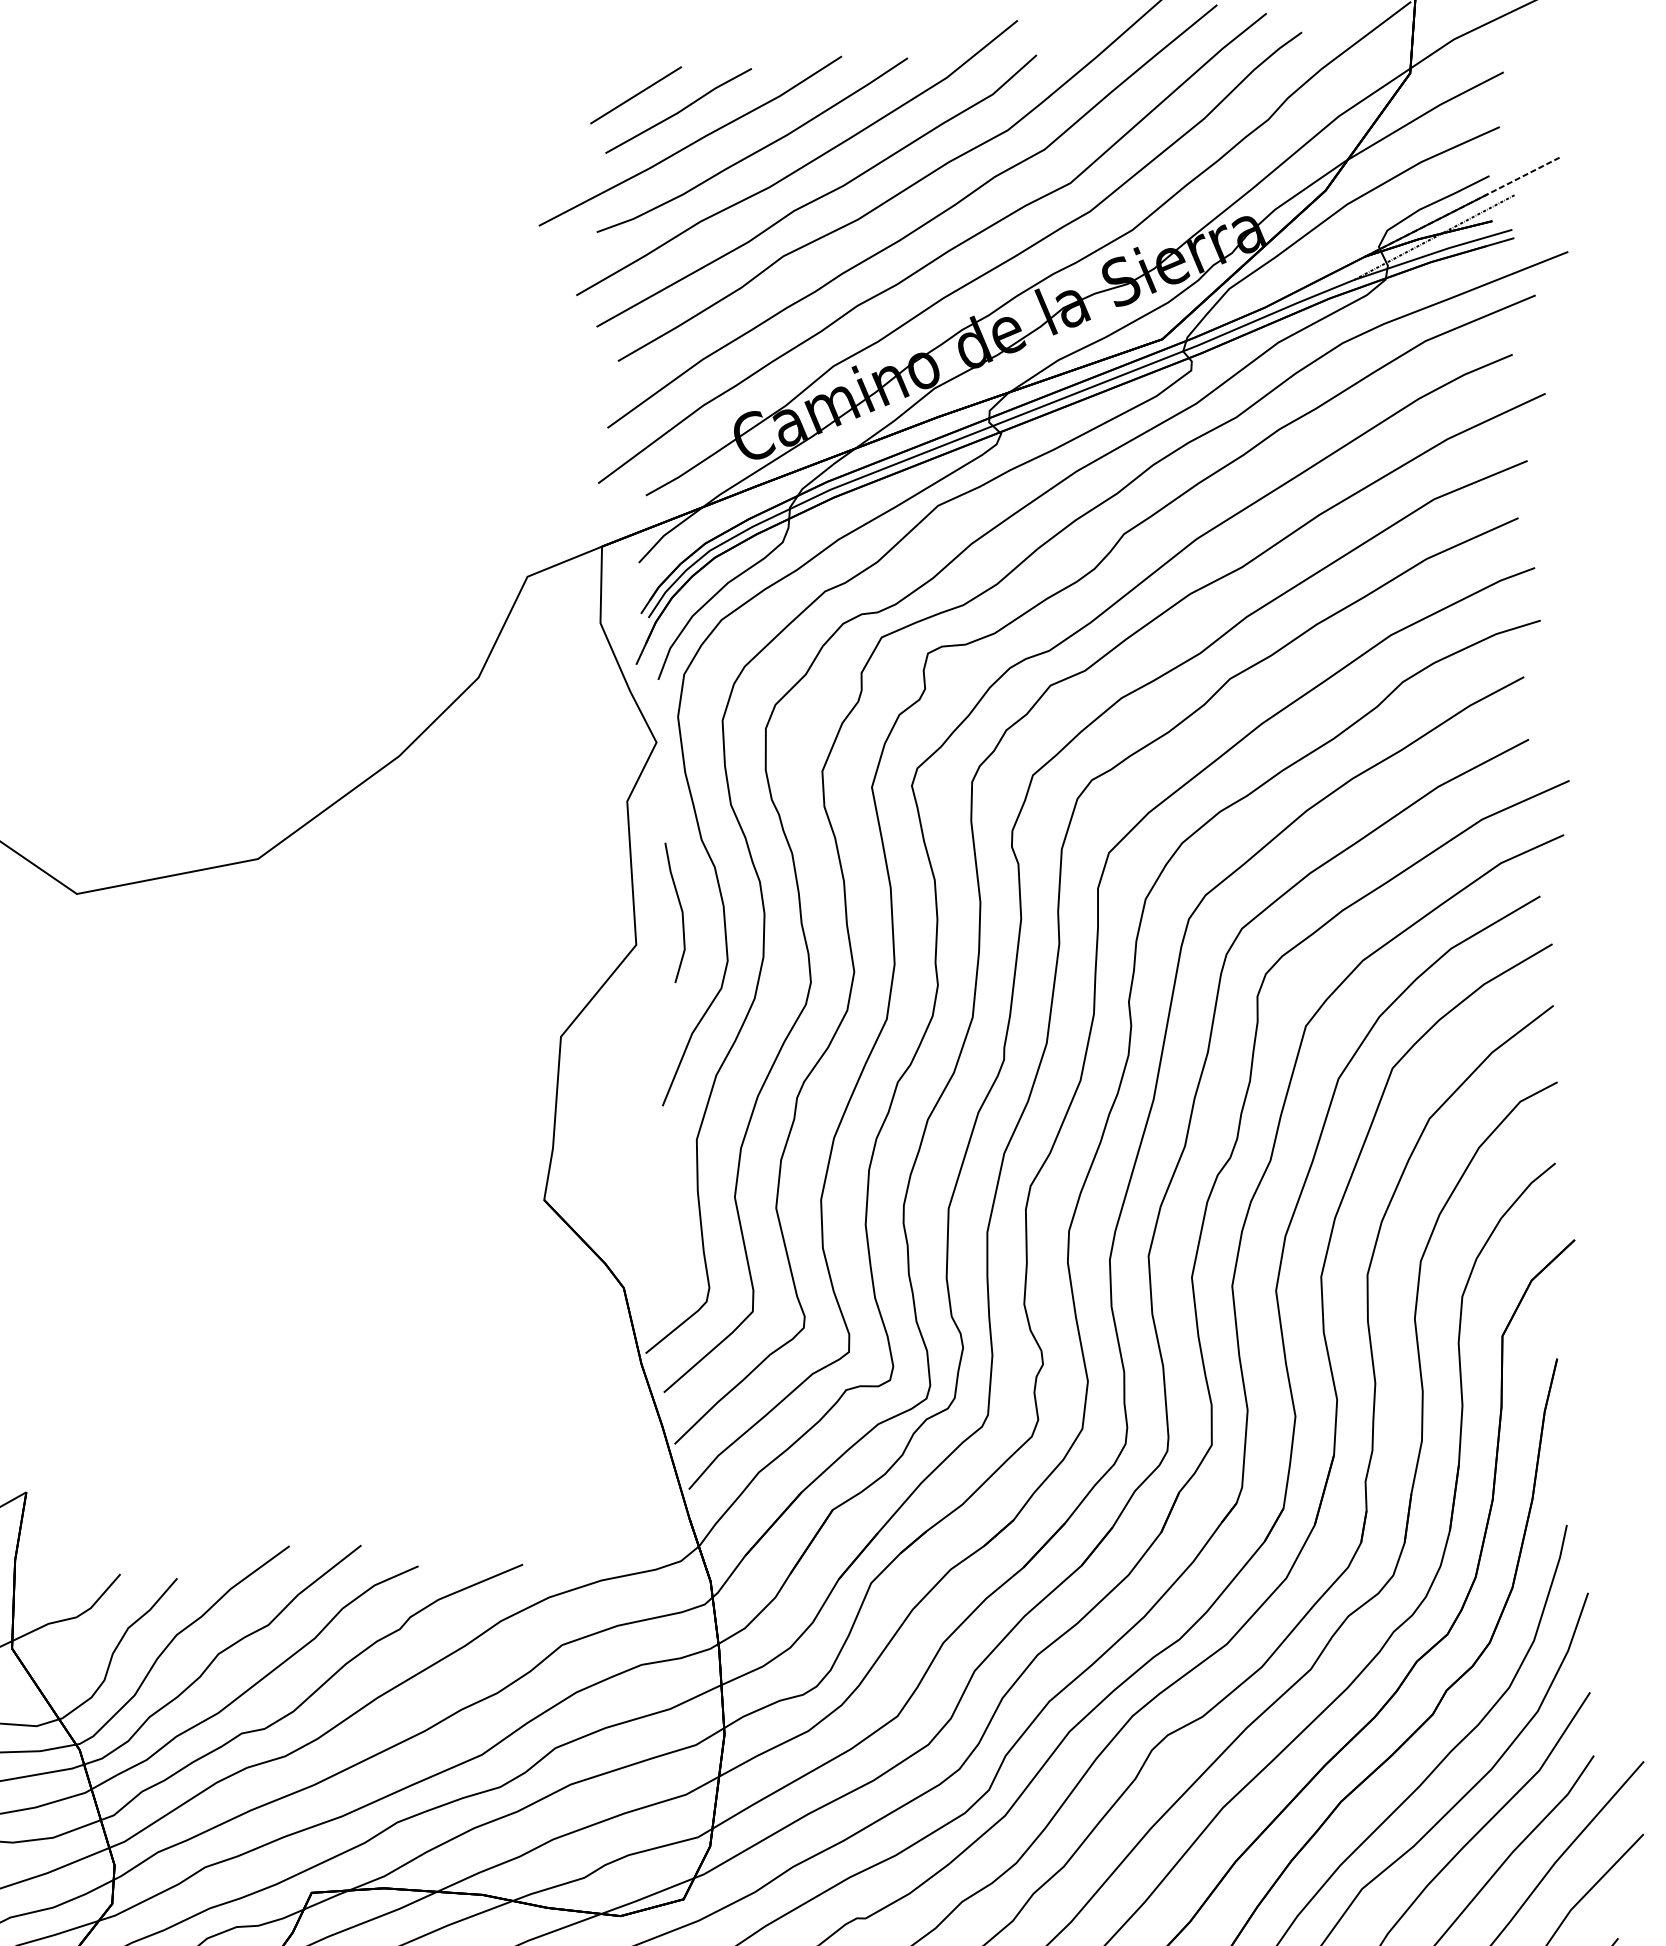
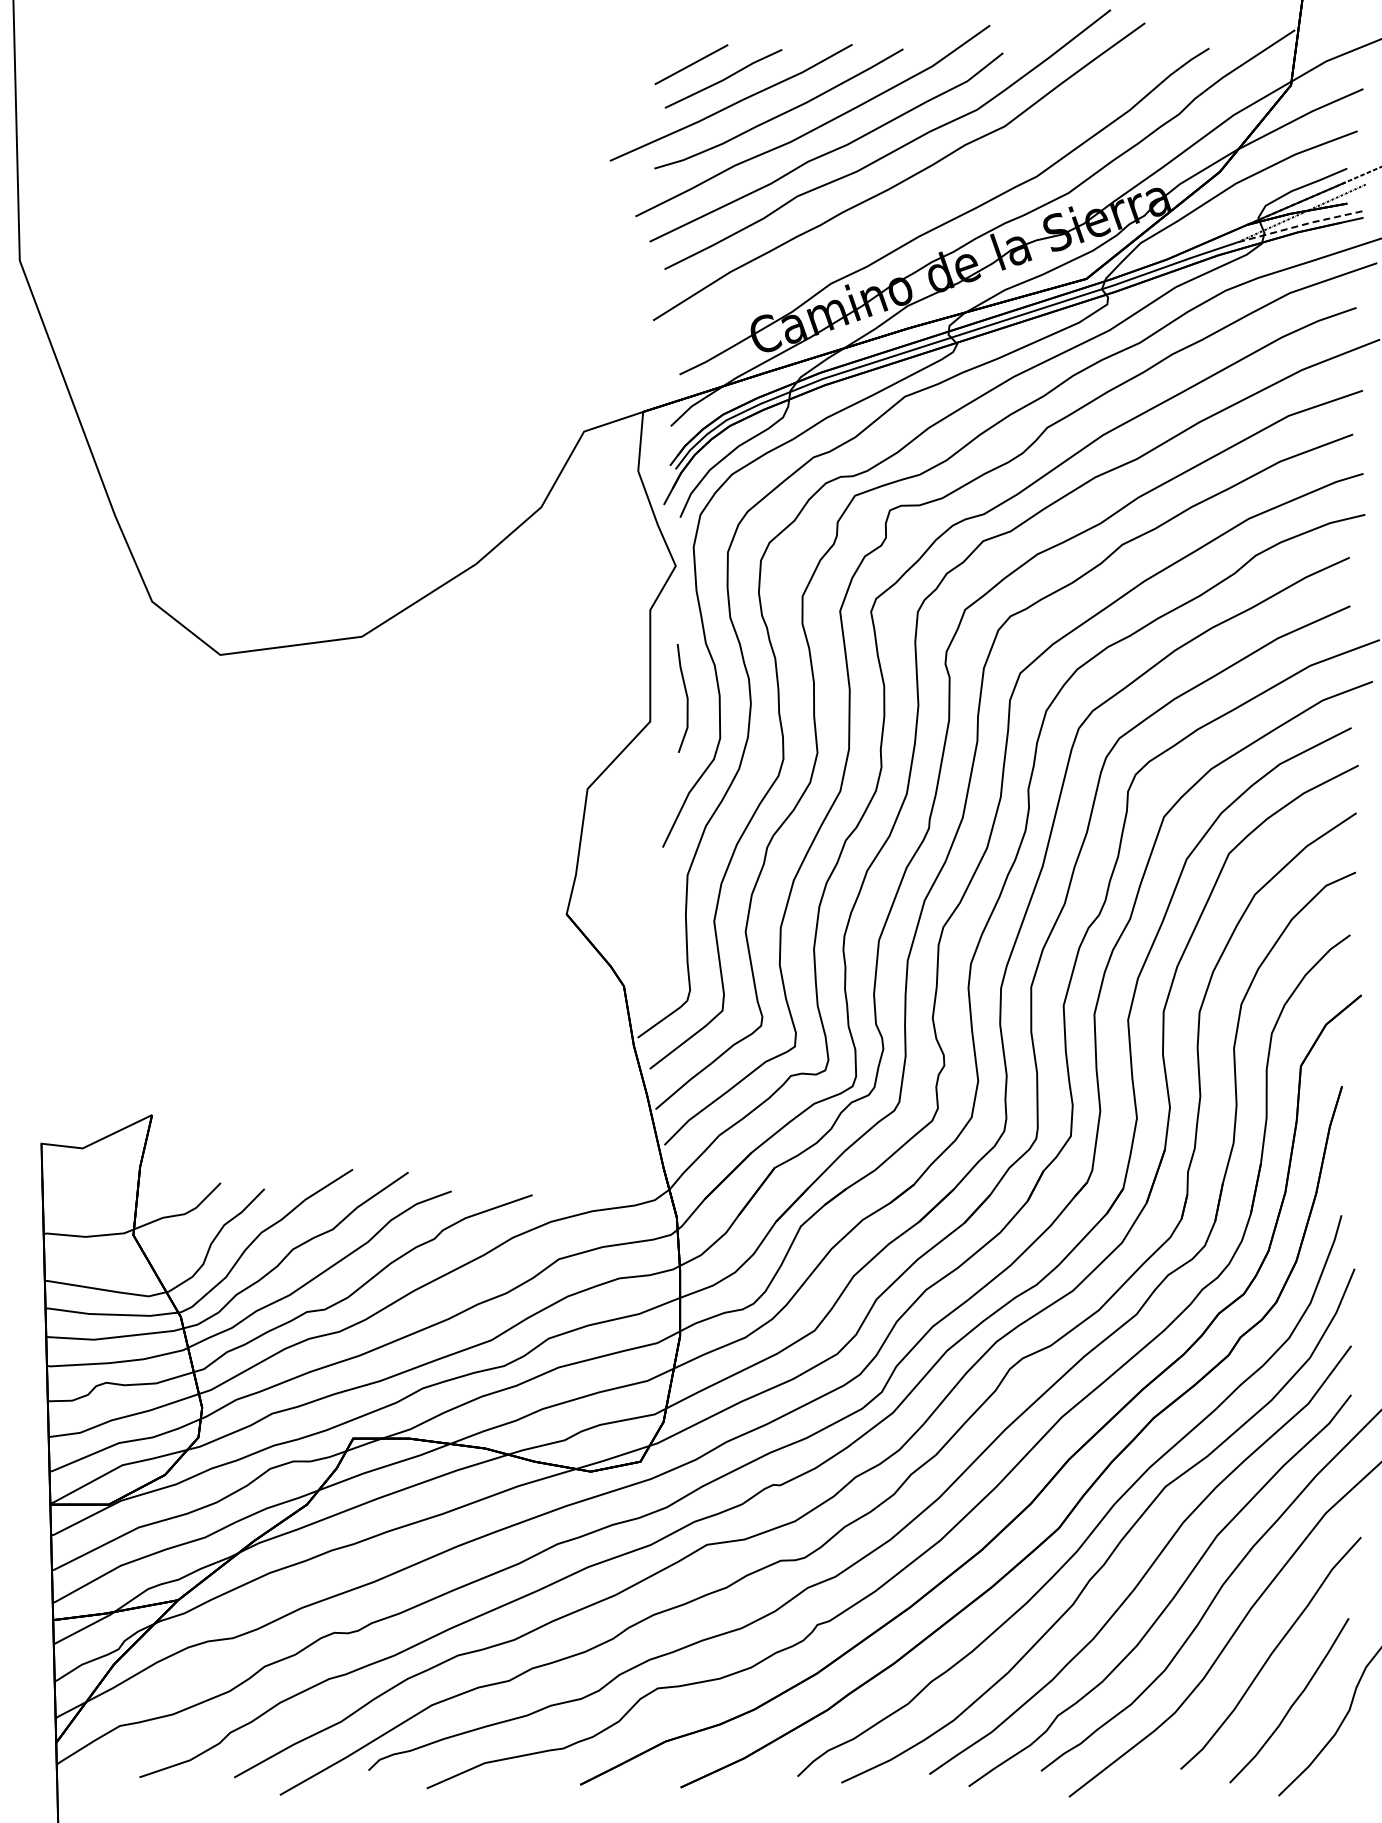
line: (1433, 253) -> (1300, 225), solid -> dashed
part: (938, 255) -> (917, 203), removed

